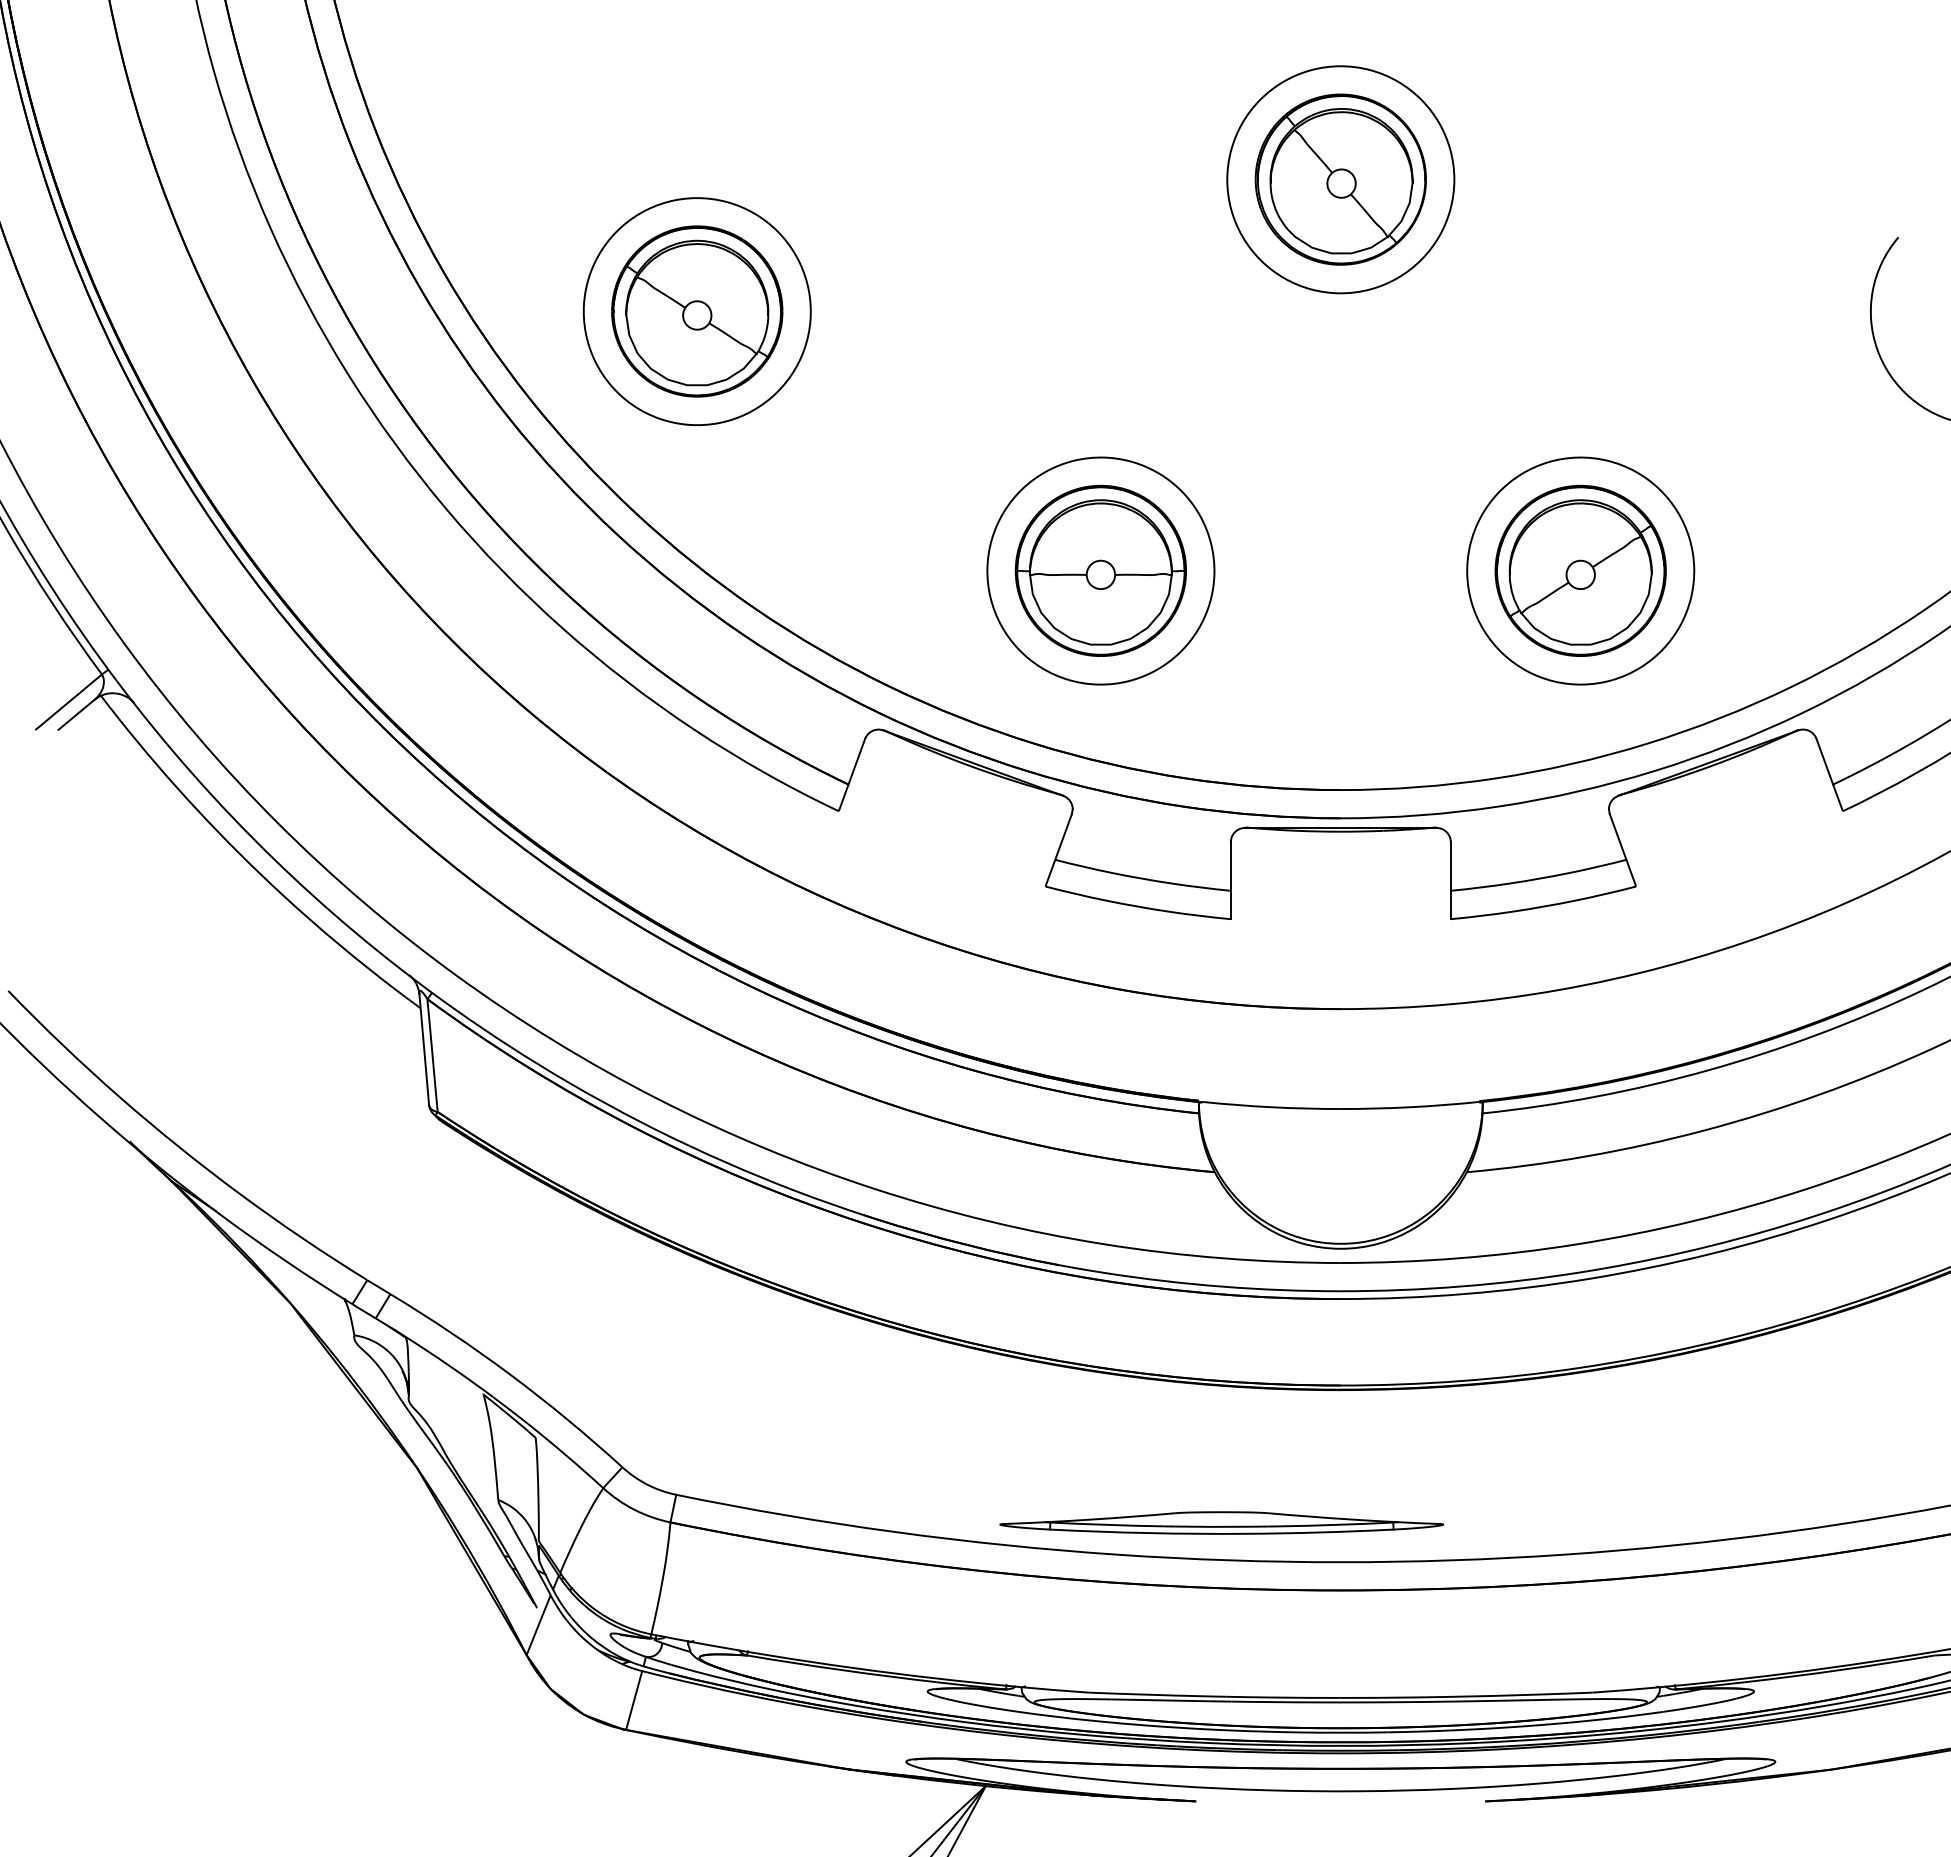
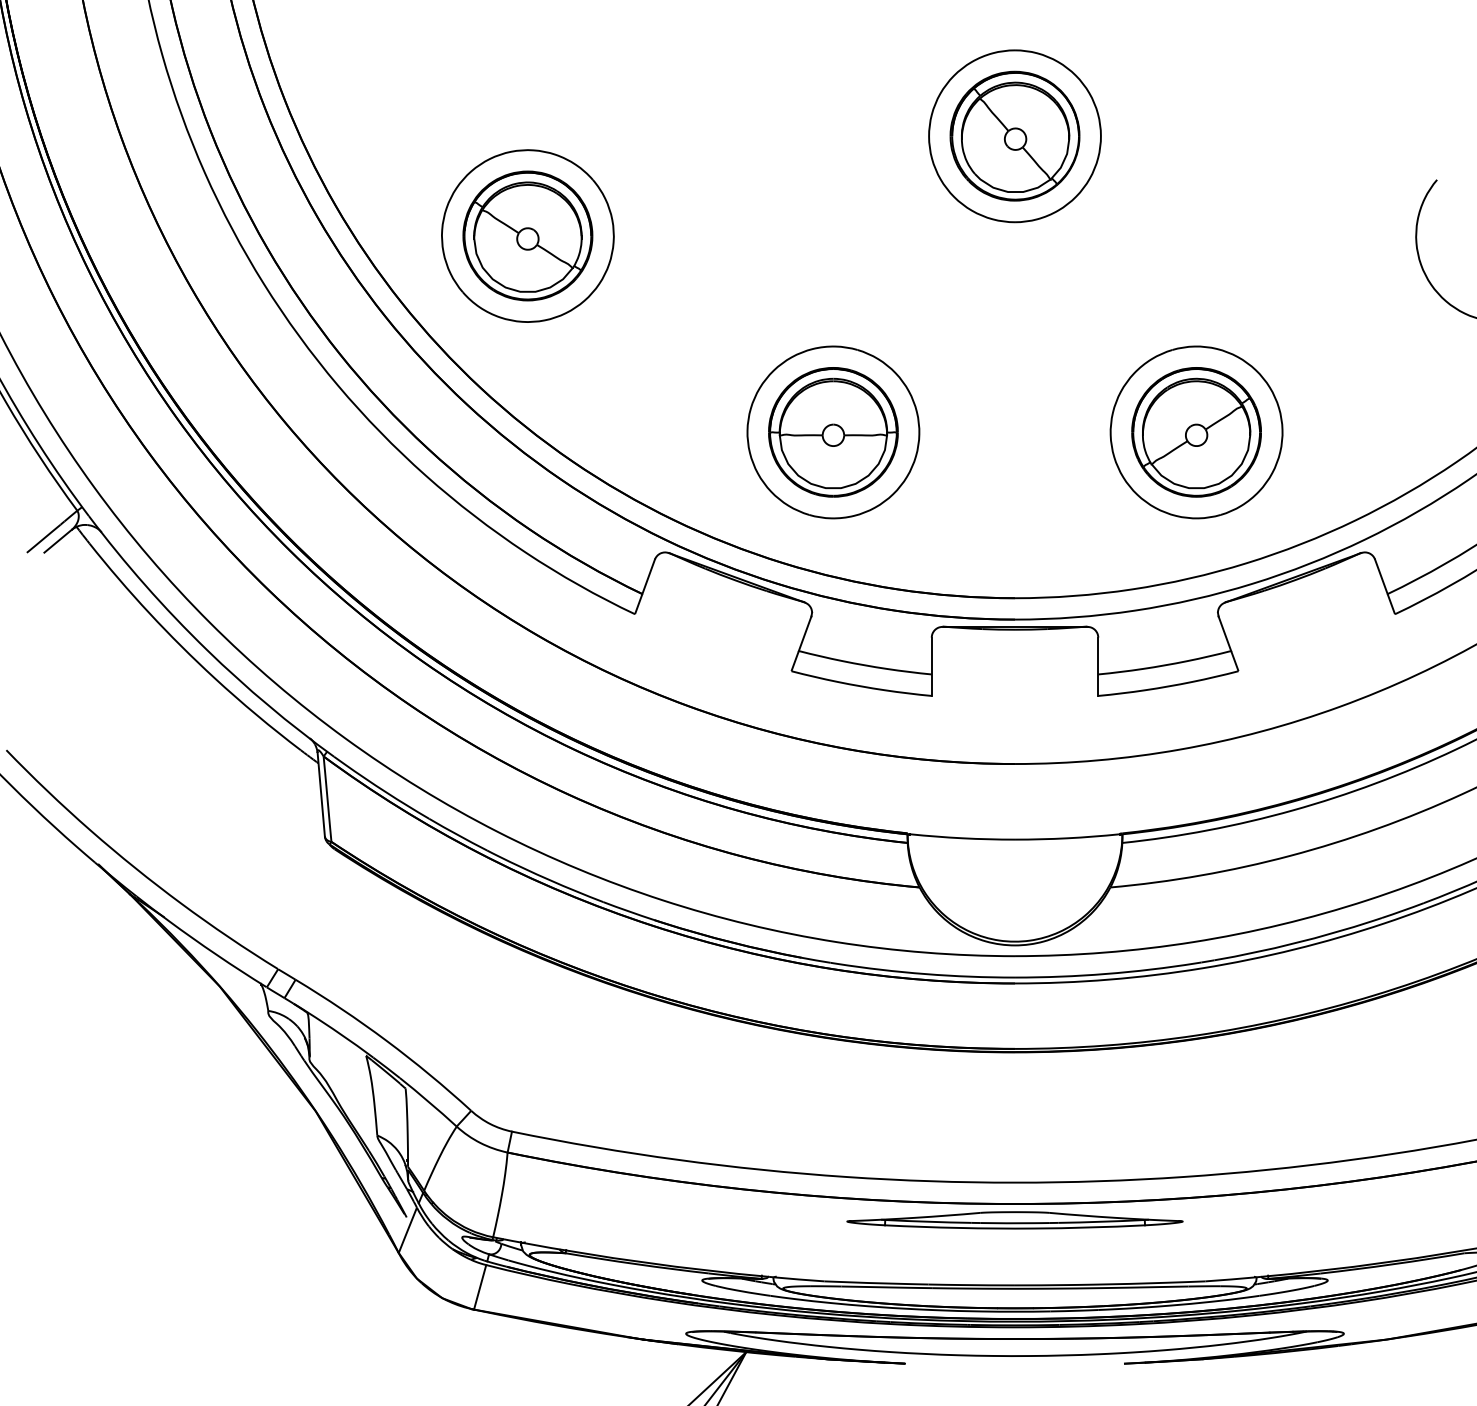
part: (1221, 1522) -> (1014, 1219), moved

